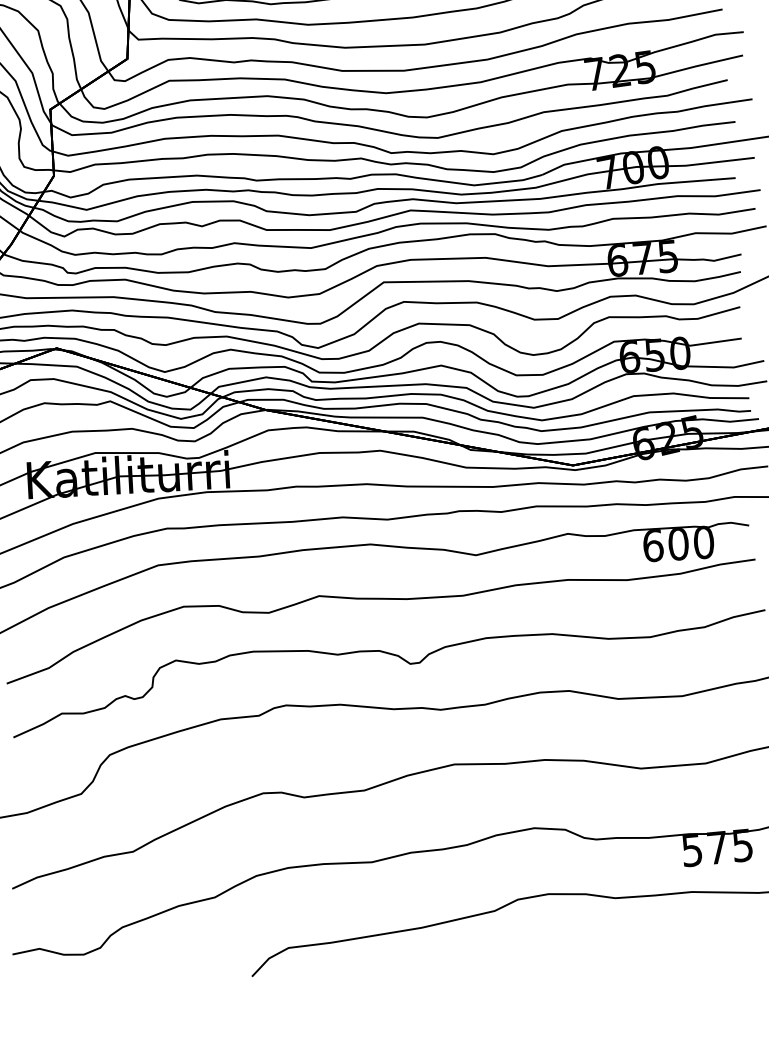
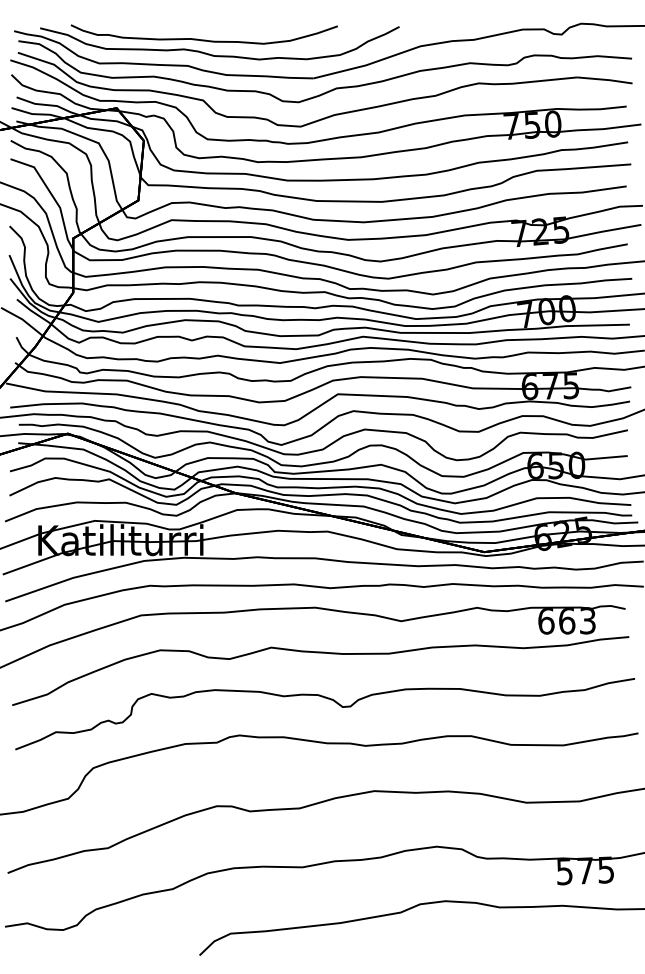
text: (691, 543) -> (577, 621), 600 -> 663

